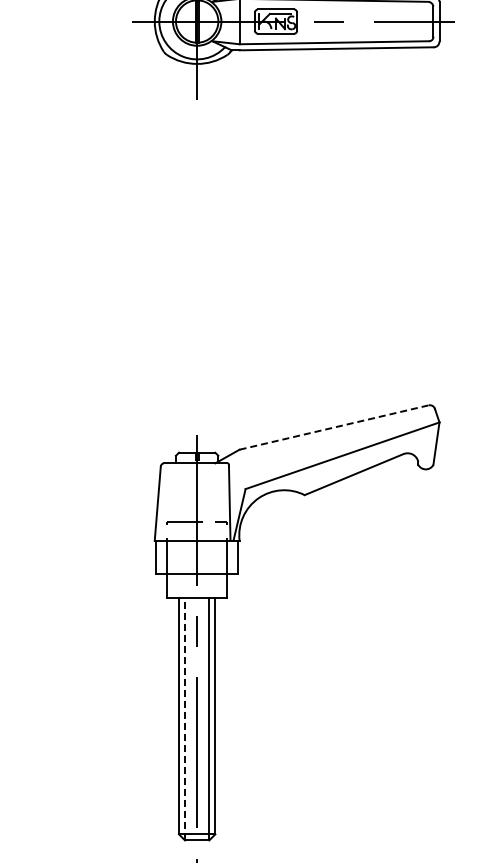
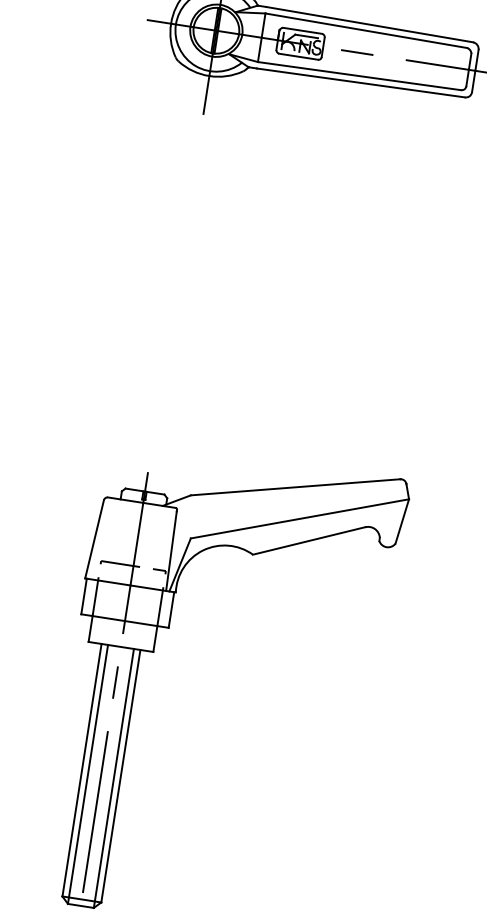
line: (334, 427) -> (295, 487), dashed -> solid
line: (185, 718) -> (88, 773), dashed -> solid

